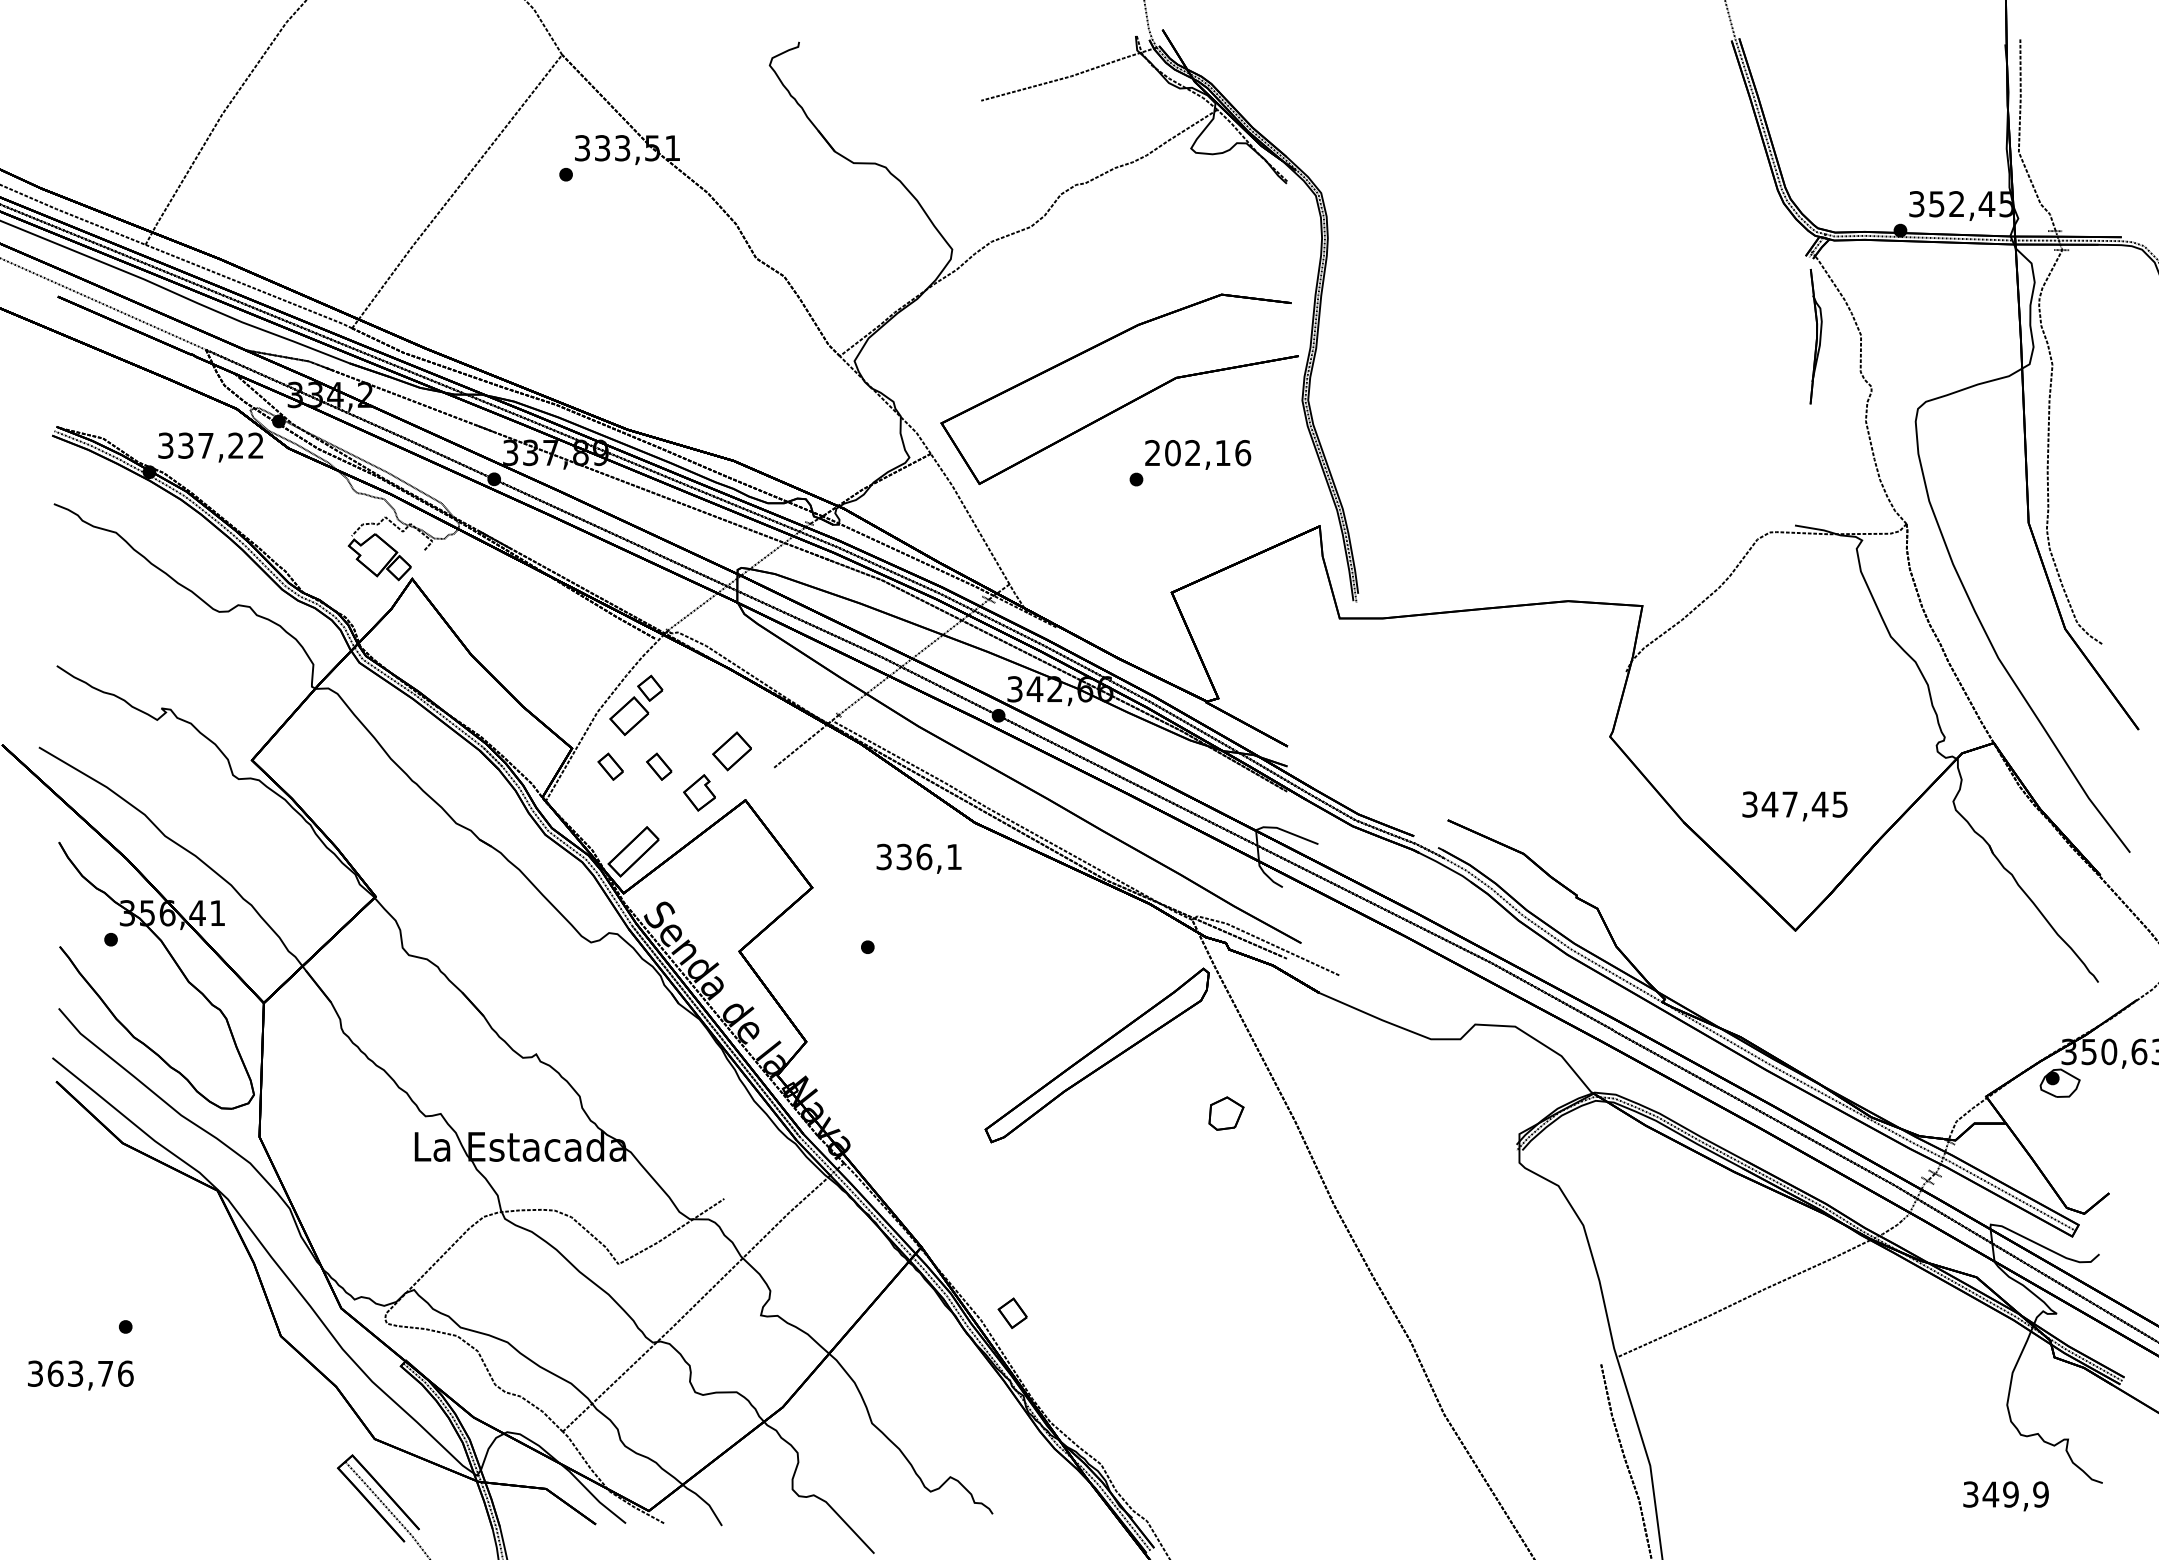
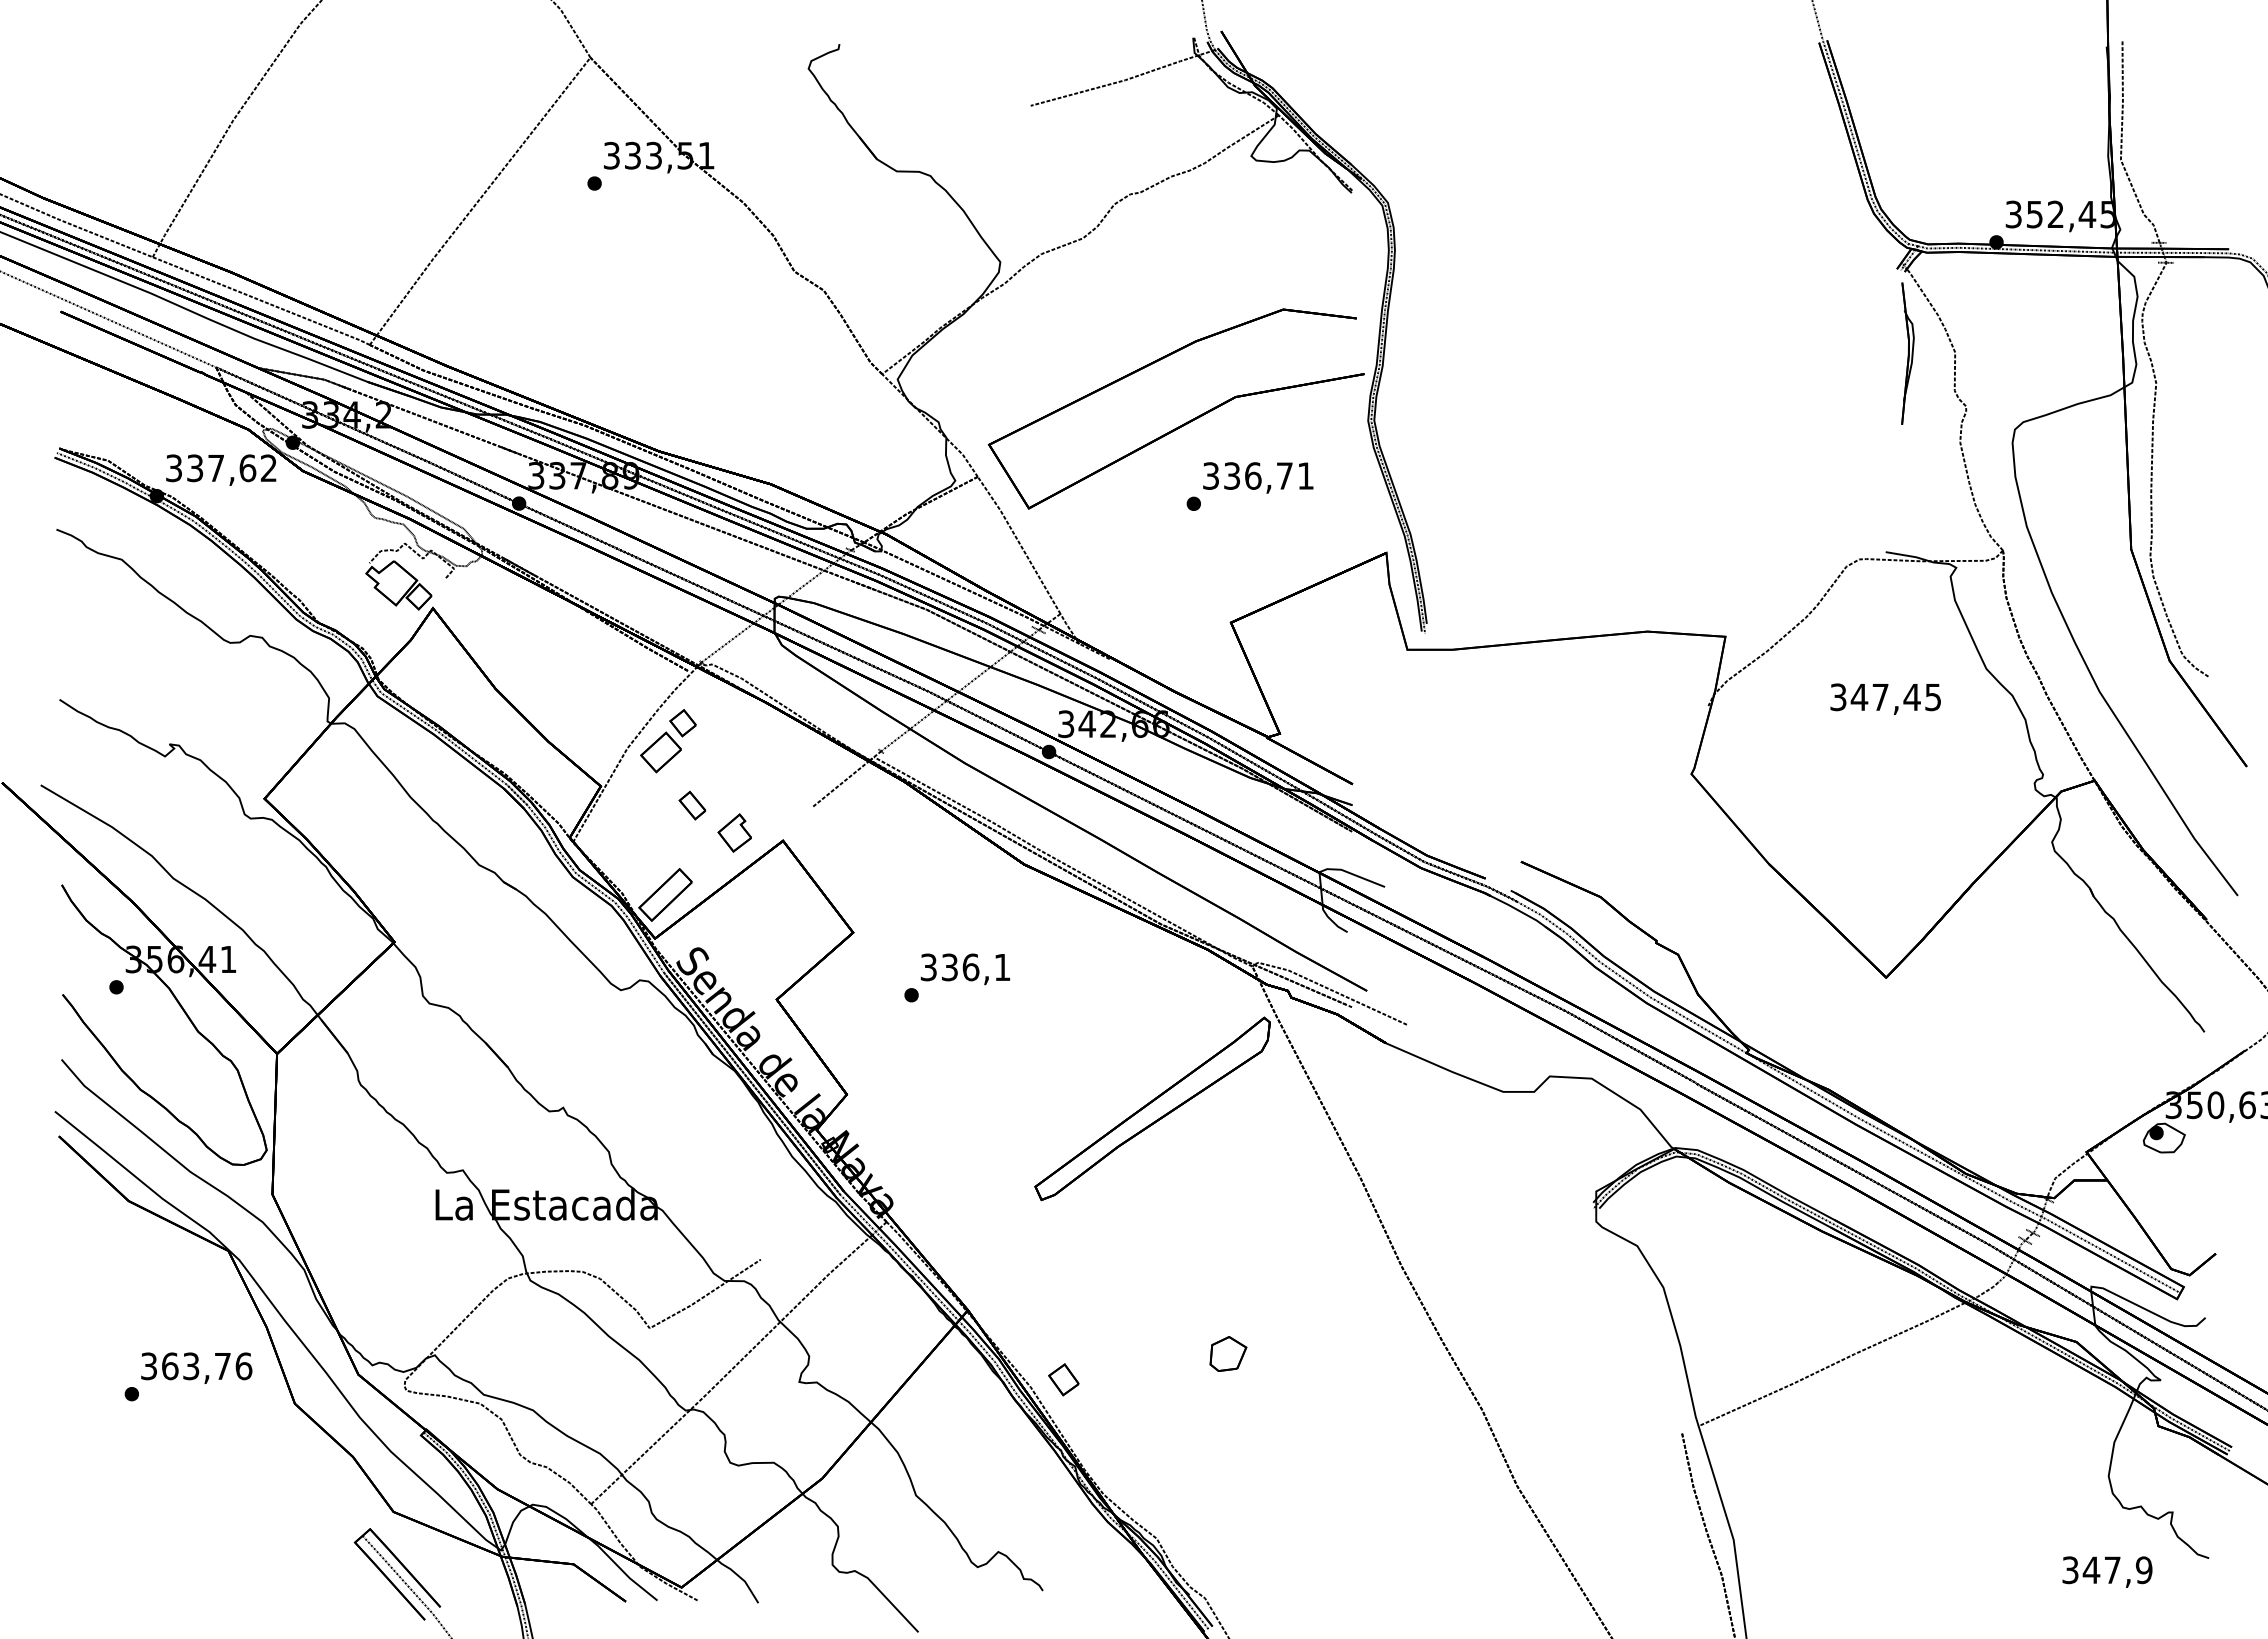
text: (235, 445) -> (247, 468), 337,22 -> 337,62
text: (1197, 452) -> (1258, 475), 202,16 -> 336,71
part: (731, 751) -> (768, 789), removed
part: (610, 766) -> (641, 805), removed
text: (1794, 805) -> (1885, 698), moved
text: (919, 858) -> (965, 969), moved
part: (1226, 1113) -> (1228, 1353), moved
text: (80, 1374) -> (196, 1367), moved
text: (2010, 1494) -> (2112, 1570), 349,9 -> 347,9

